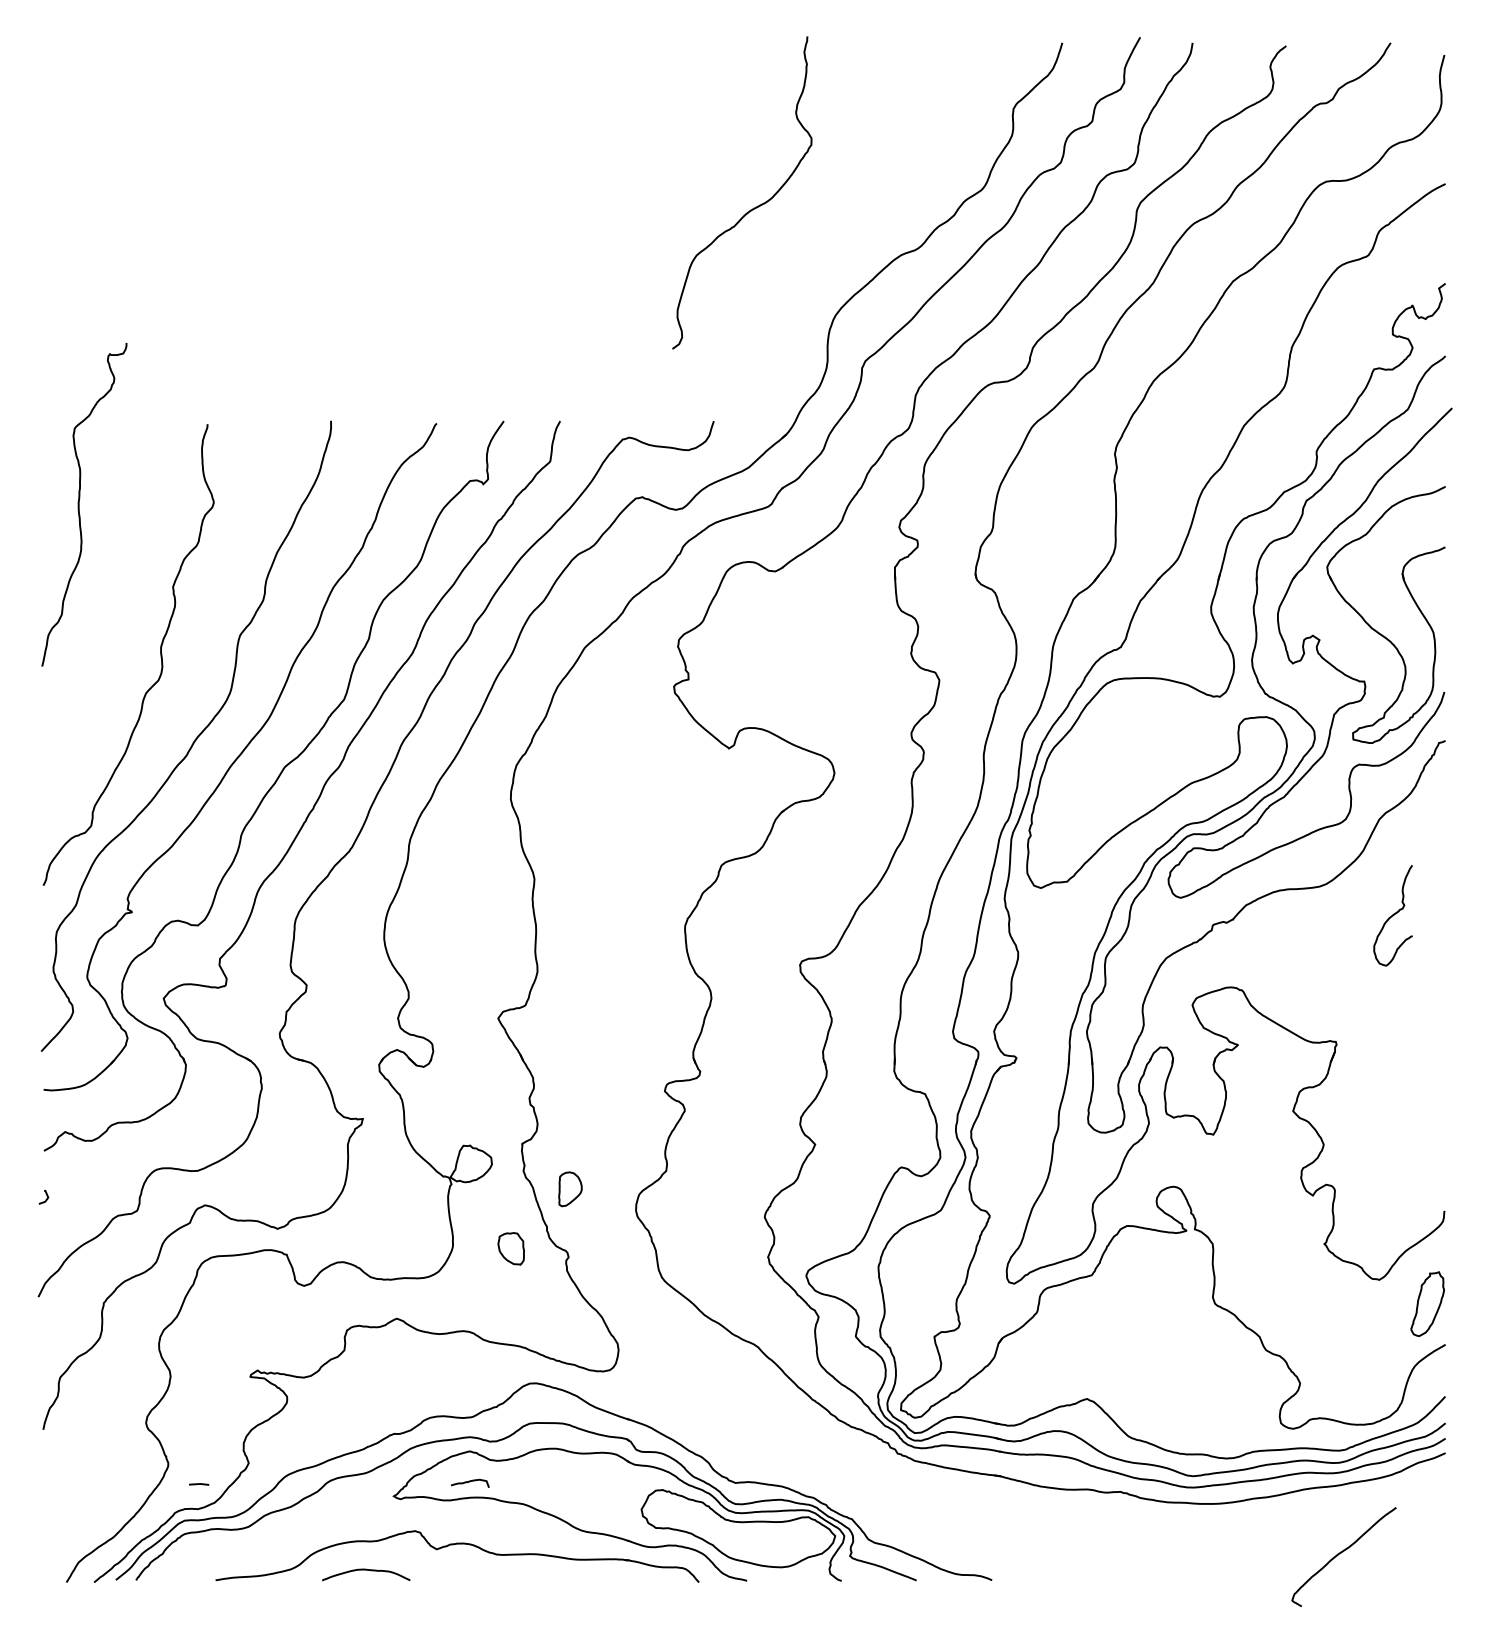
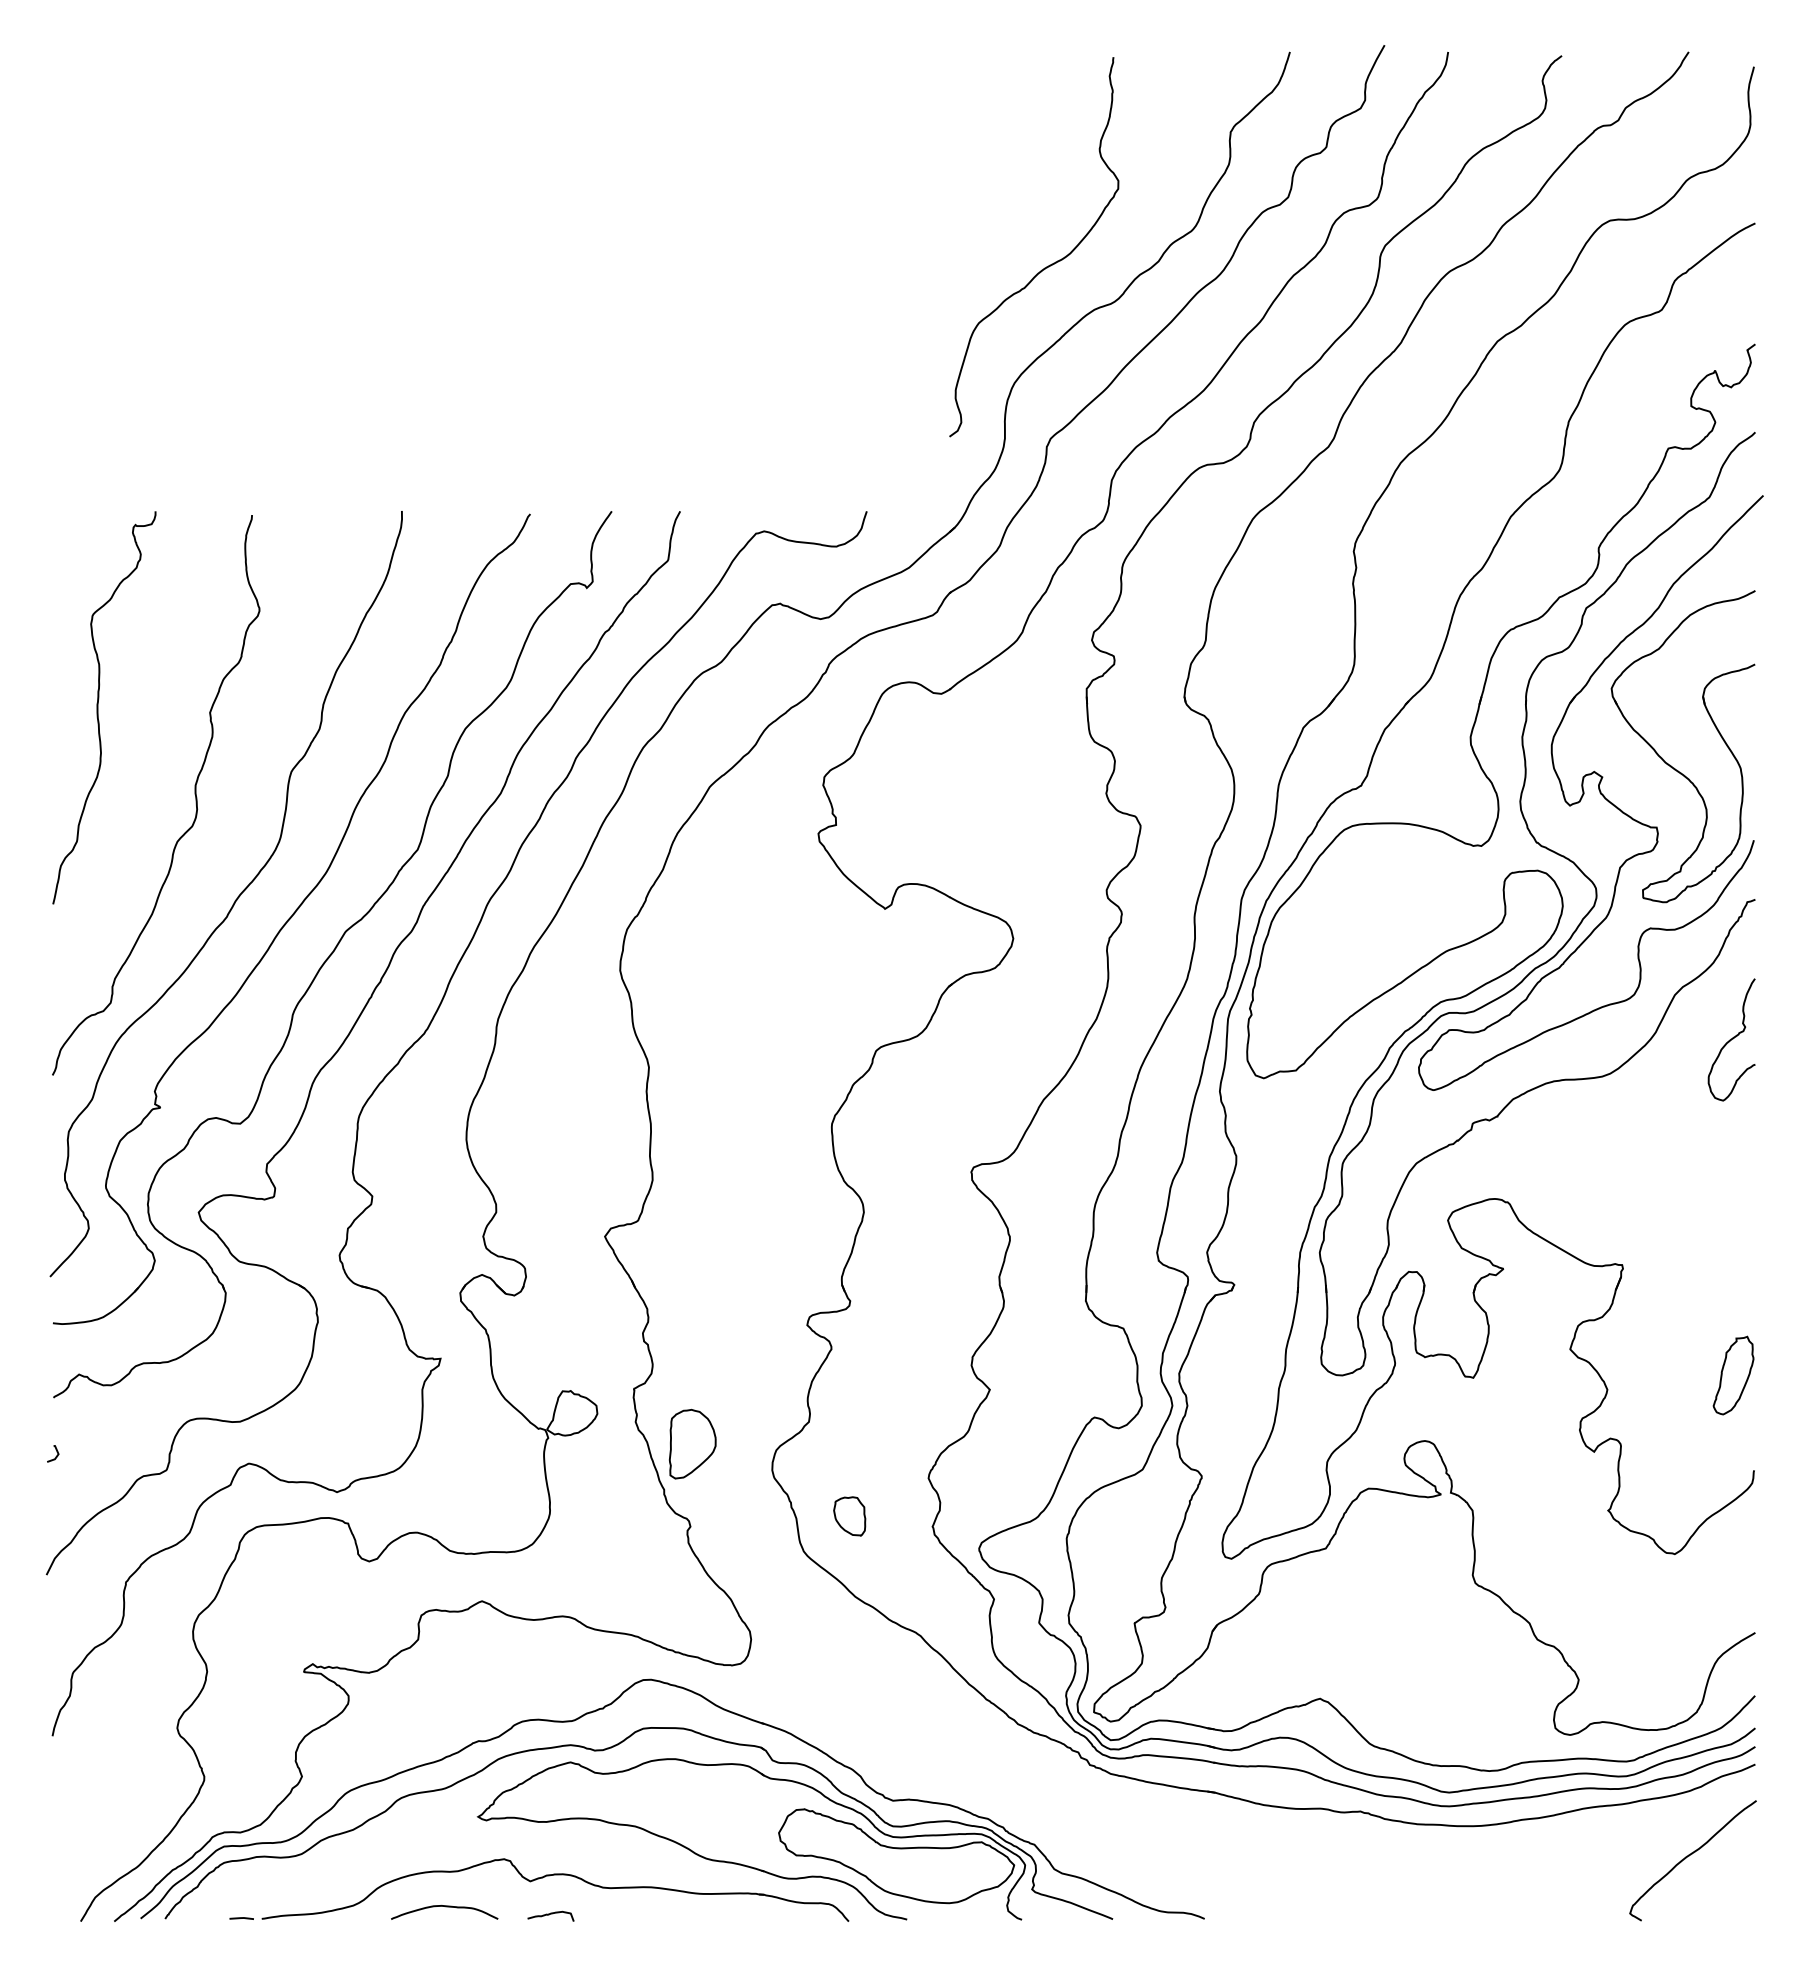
curve: (750, 209) -> (1044, 267), moved
curve: (79, 504) -> (98, 707), moved
curve: (1393, 915) -> (1731, 1039), moved
part: (570, 1188) -> (692, 1443), size x1.67
part: (511, 1248) -> (849, 1516), moved
part: (1427, 1304) -> (1733, 1375), moved
curve: (469, 1481) -> (550, 1914), moved
line: (198, 1484) -> (241, 1918), moved
curve: (1341, 1553) -> (1689, 1856), moved

